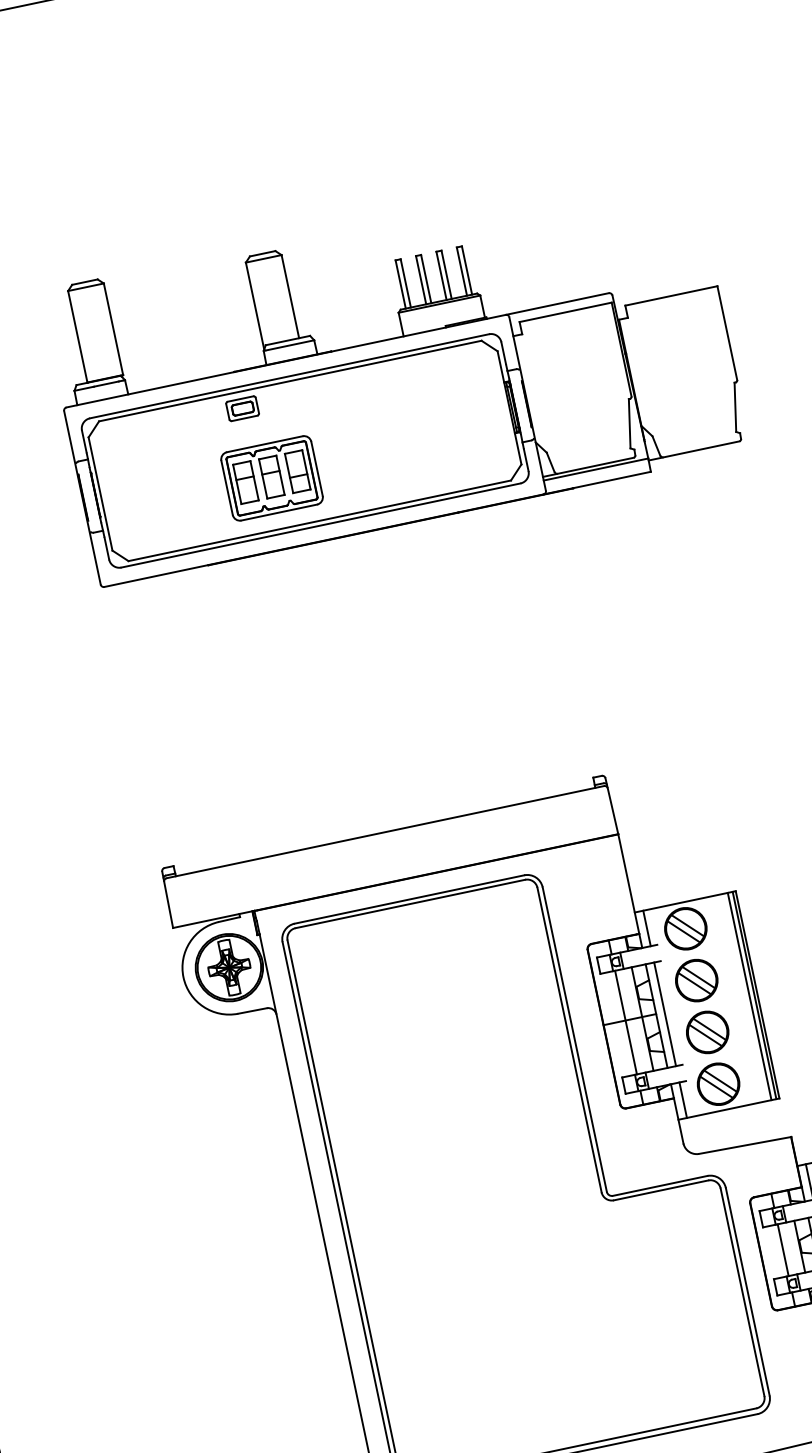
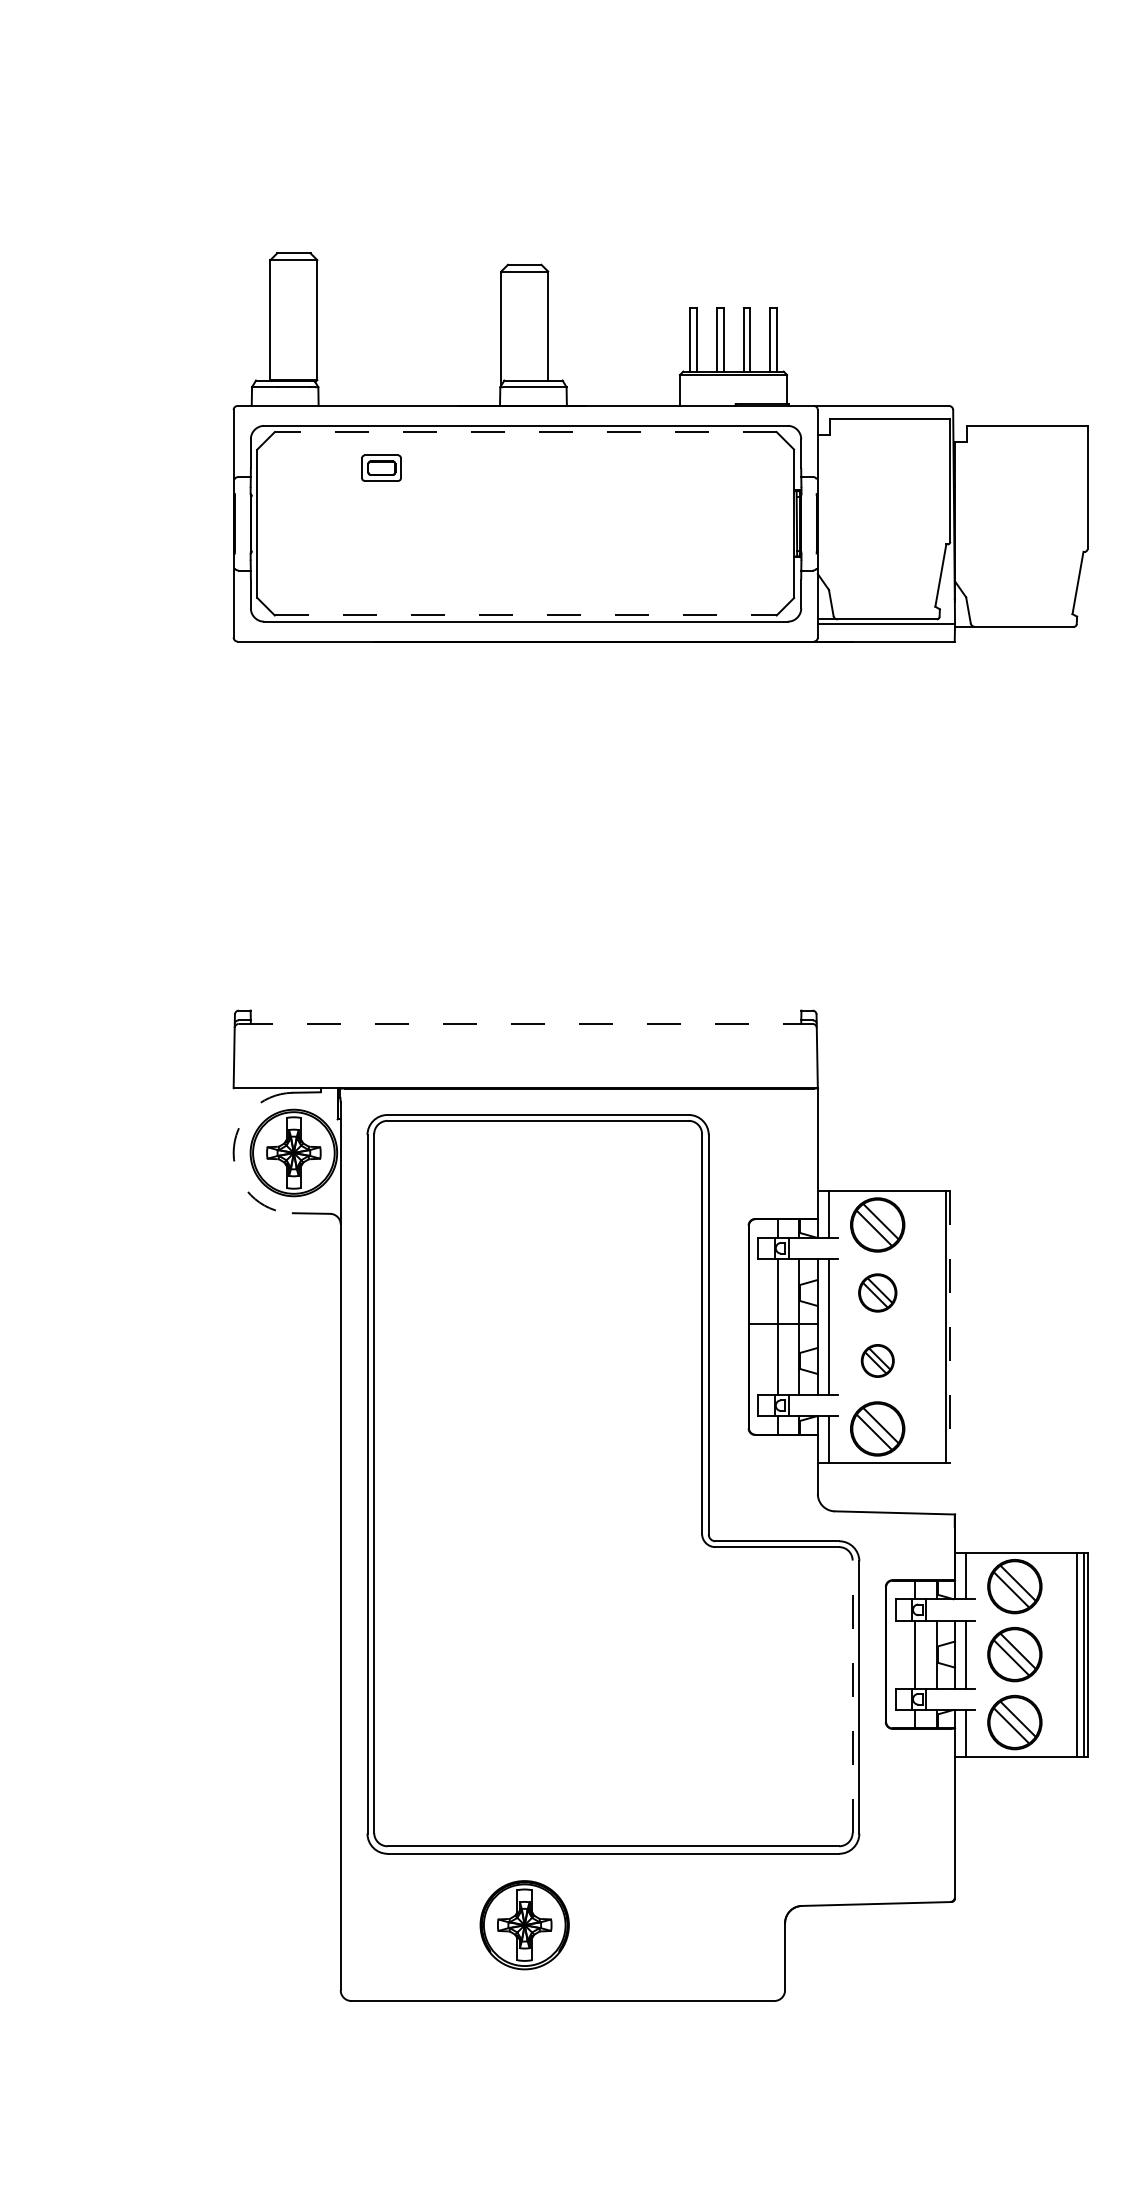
line: (290, 381) -> (525, 432), solid -> dashed
part: (242, 408) -> (381, 467), moved
part: (271, 478) -> (476, 549), removed
line: (319, 520) -> (525, 615), solid -> dashed
line: (386, 832) -> (526, 1024), solid -> dashed
arc: (183, 977) -> (233, 1153), solid -> dashed
part: (696, 980) -> (877, 1292), size x0.7
line: (757, 994) -> (950, 1326), solid -> dashed
line: (749, 996) -> (939, 1326), removed
part: (707, 1032) -> (877, 1360), size x0.6
line: (742, 1292) -> (852, 1696), solid -> dashed

